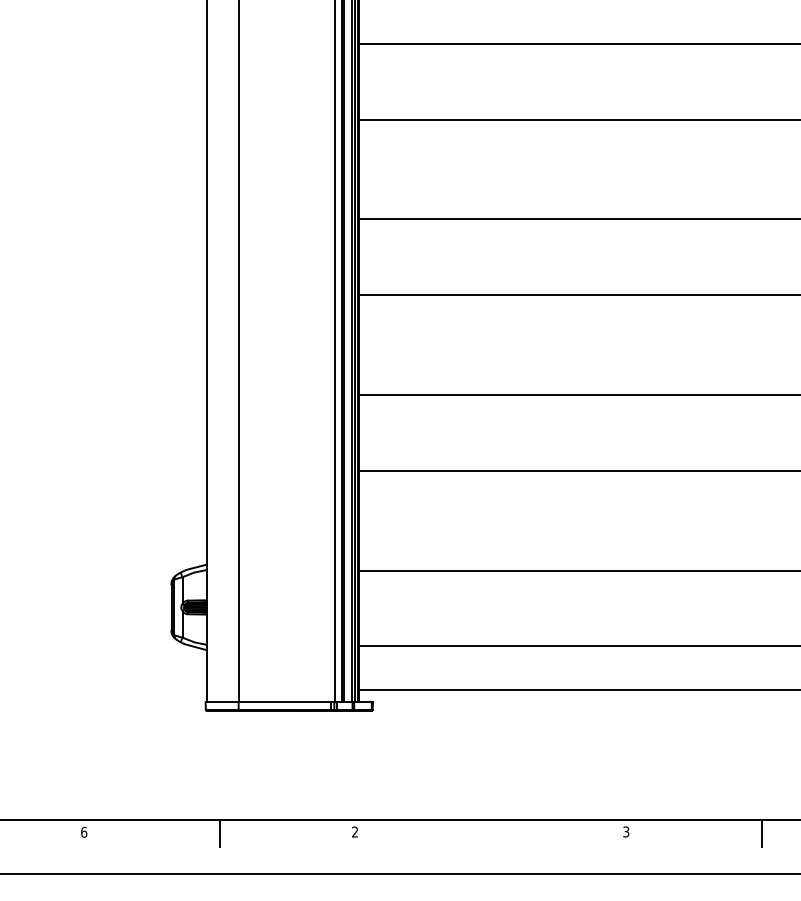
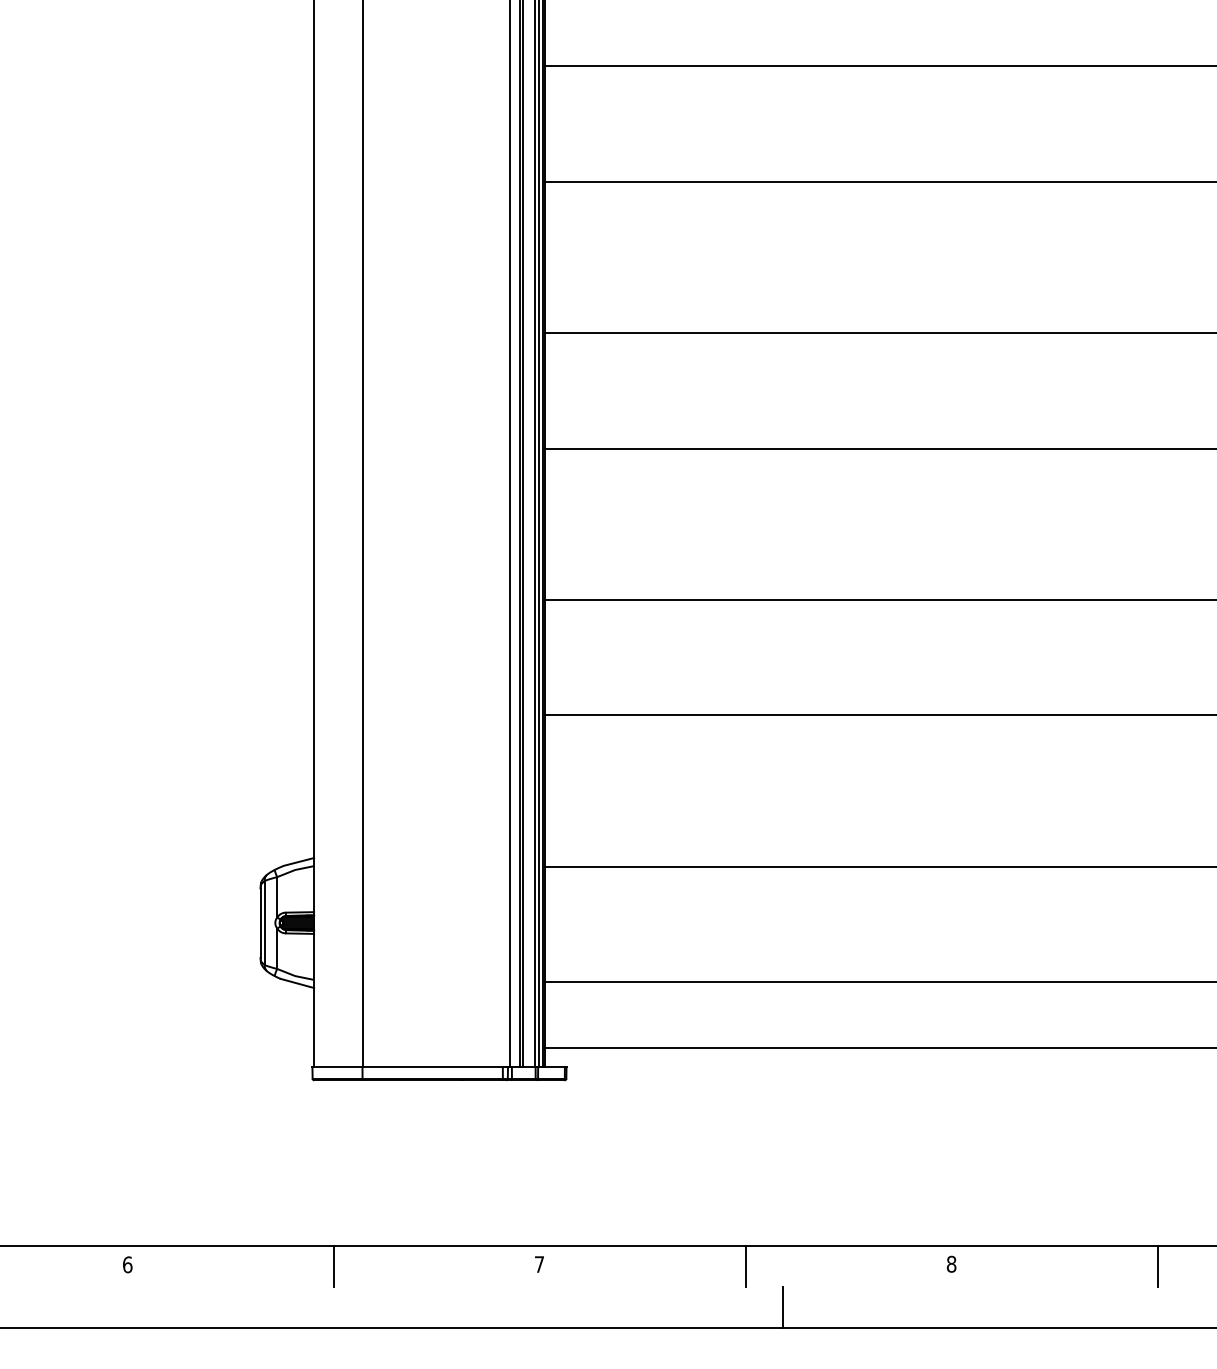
text: (354, 831) -> (538, 1263), 2 -> 7
text: (626, 831) -> (951, 1263), 3 -> 8
line: (490, 832) -> (745, 1265), added
line: (515, 859) -> (783, 1306), added

